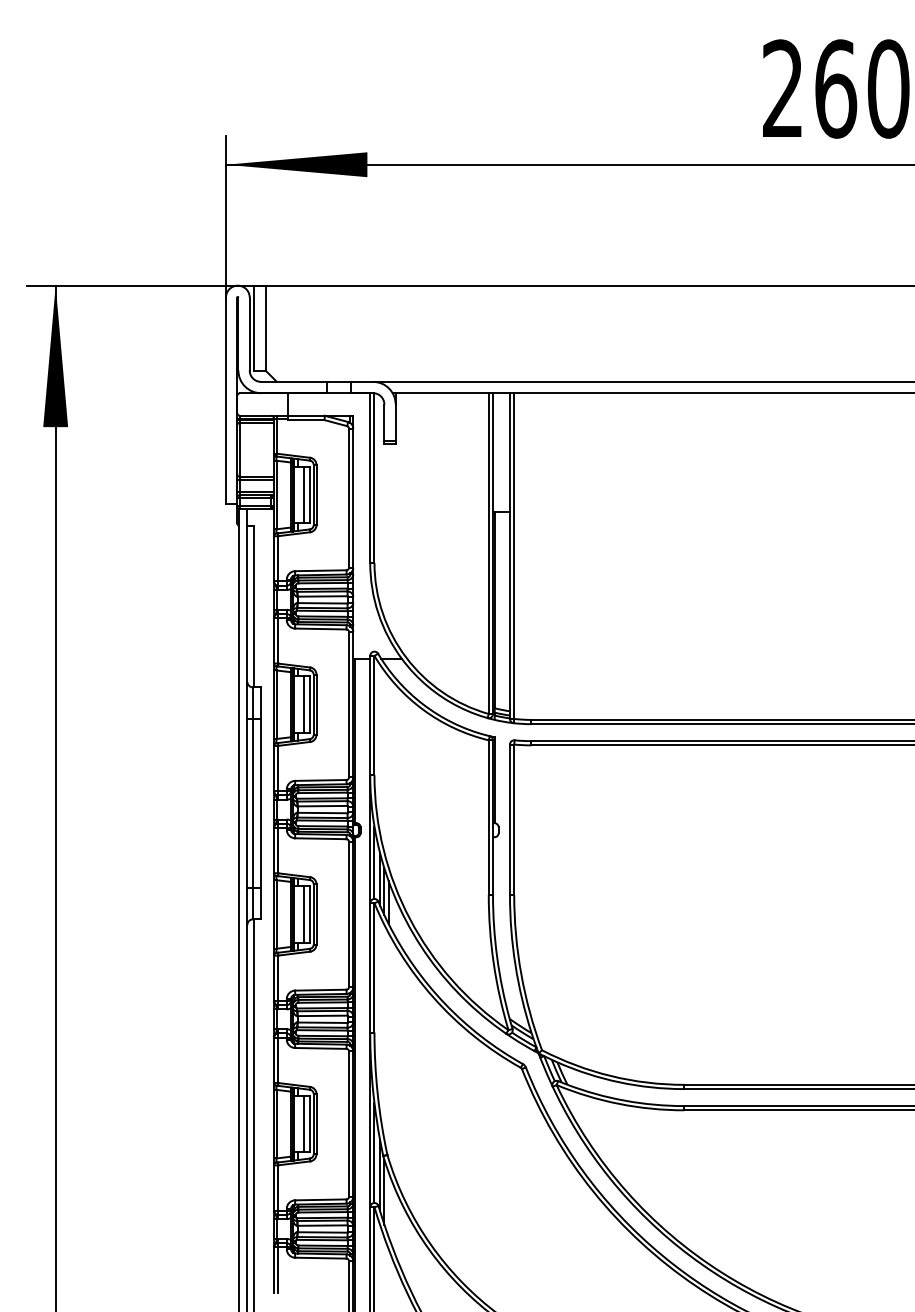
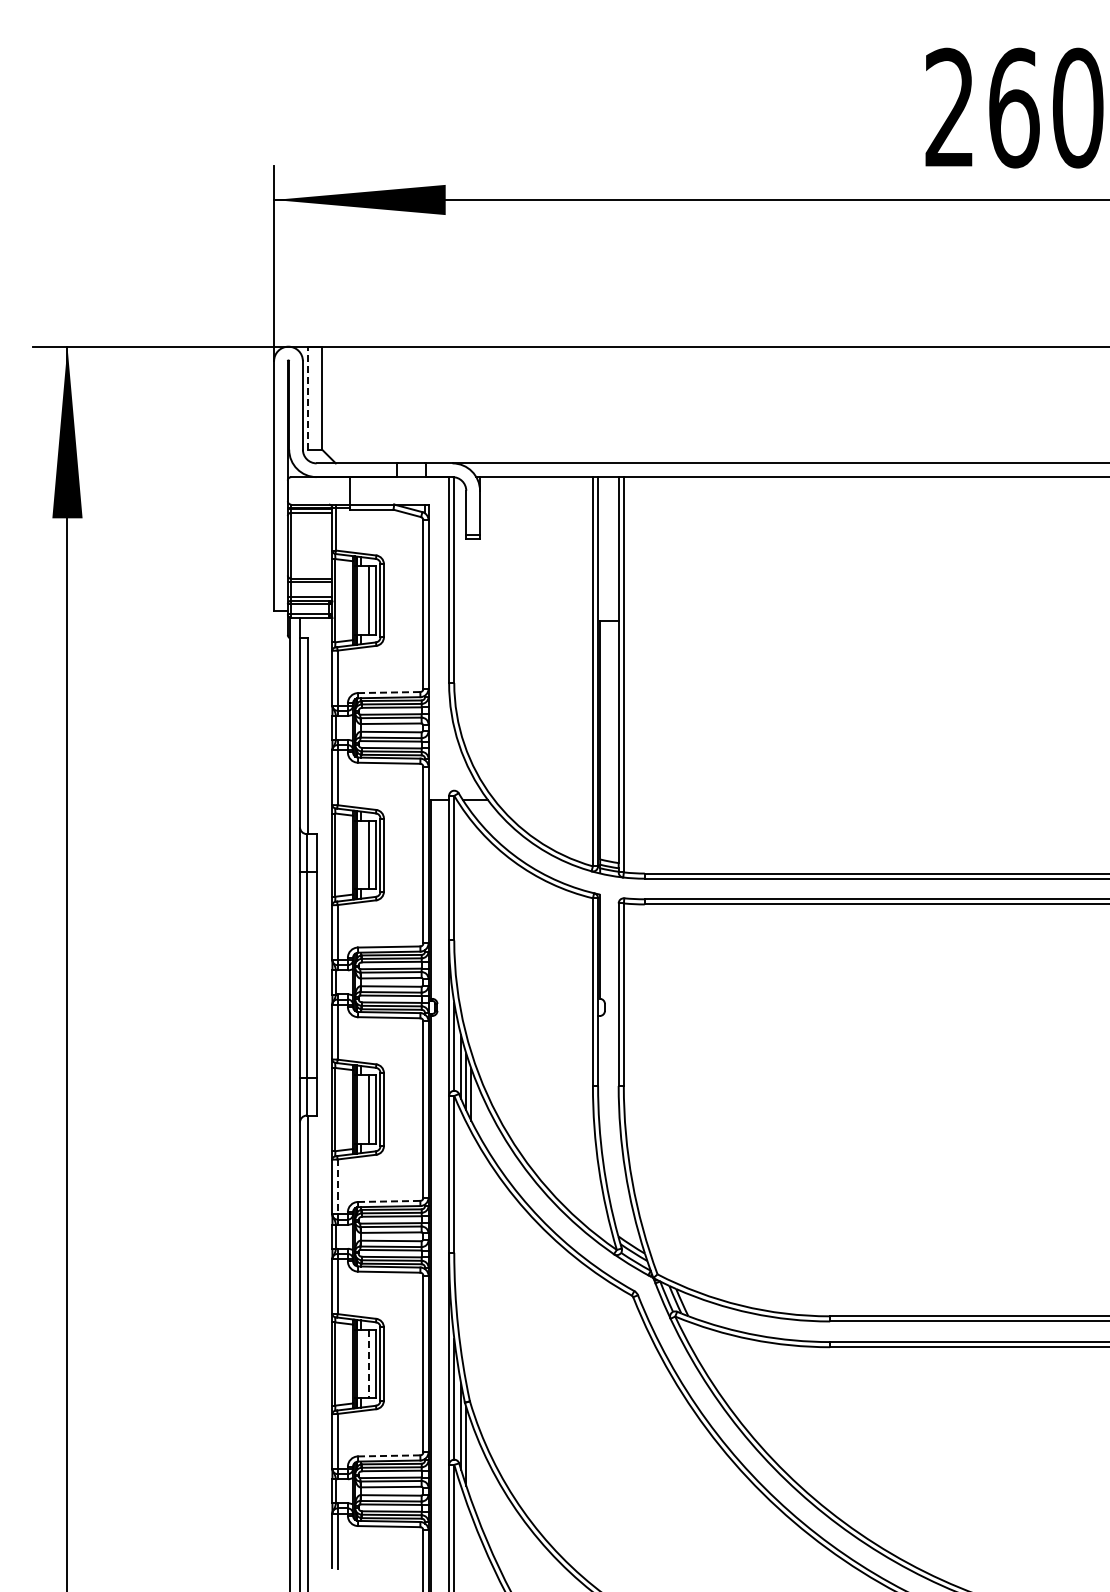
line: (254, 327) -> (308, 397), solid -> dashed
line: (321, 570) -> (389, 692), solid -> dashed
line: (278, 978) -> (337, 1187), solid -> dashed
line: (321, 990) -> (389, 1201), solid -> dashed
line: (303, 1124) -> (368, 1364), solid -> dashed
line: (321, 1199) -> (389, 1455), solid -> dashed

